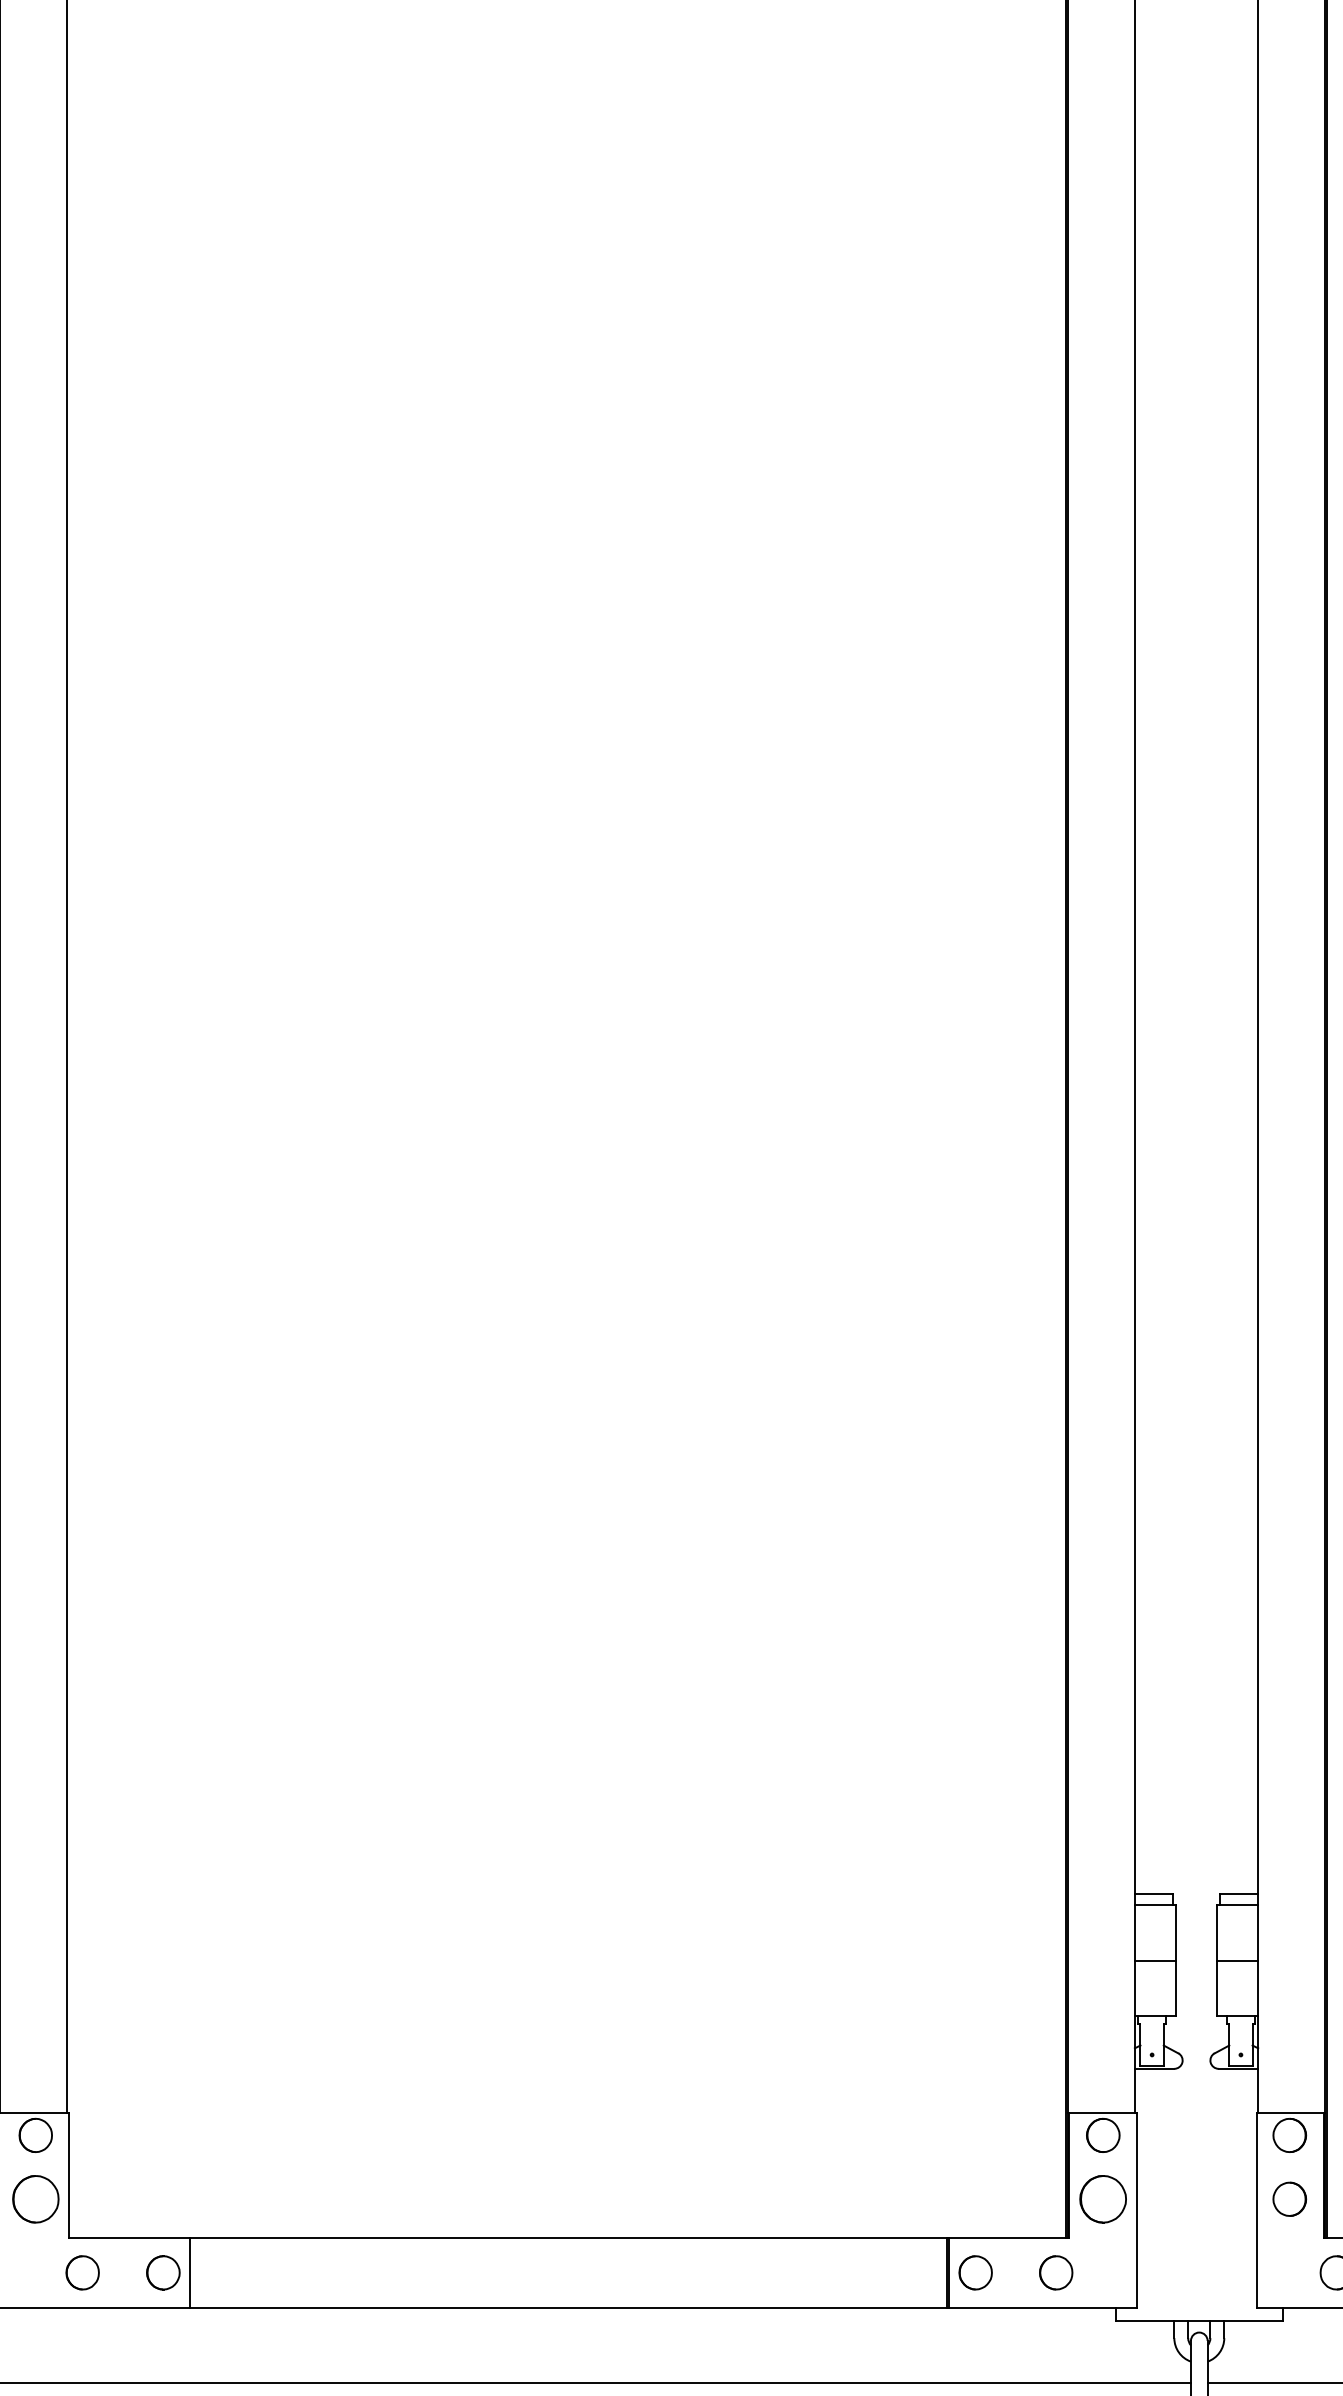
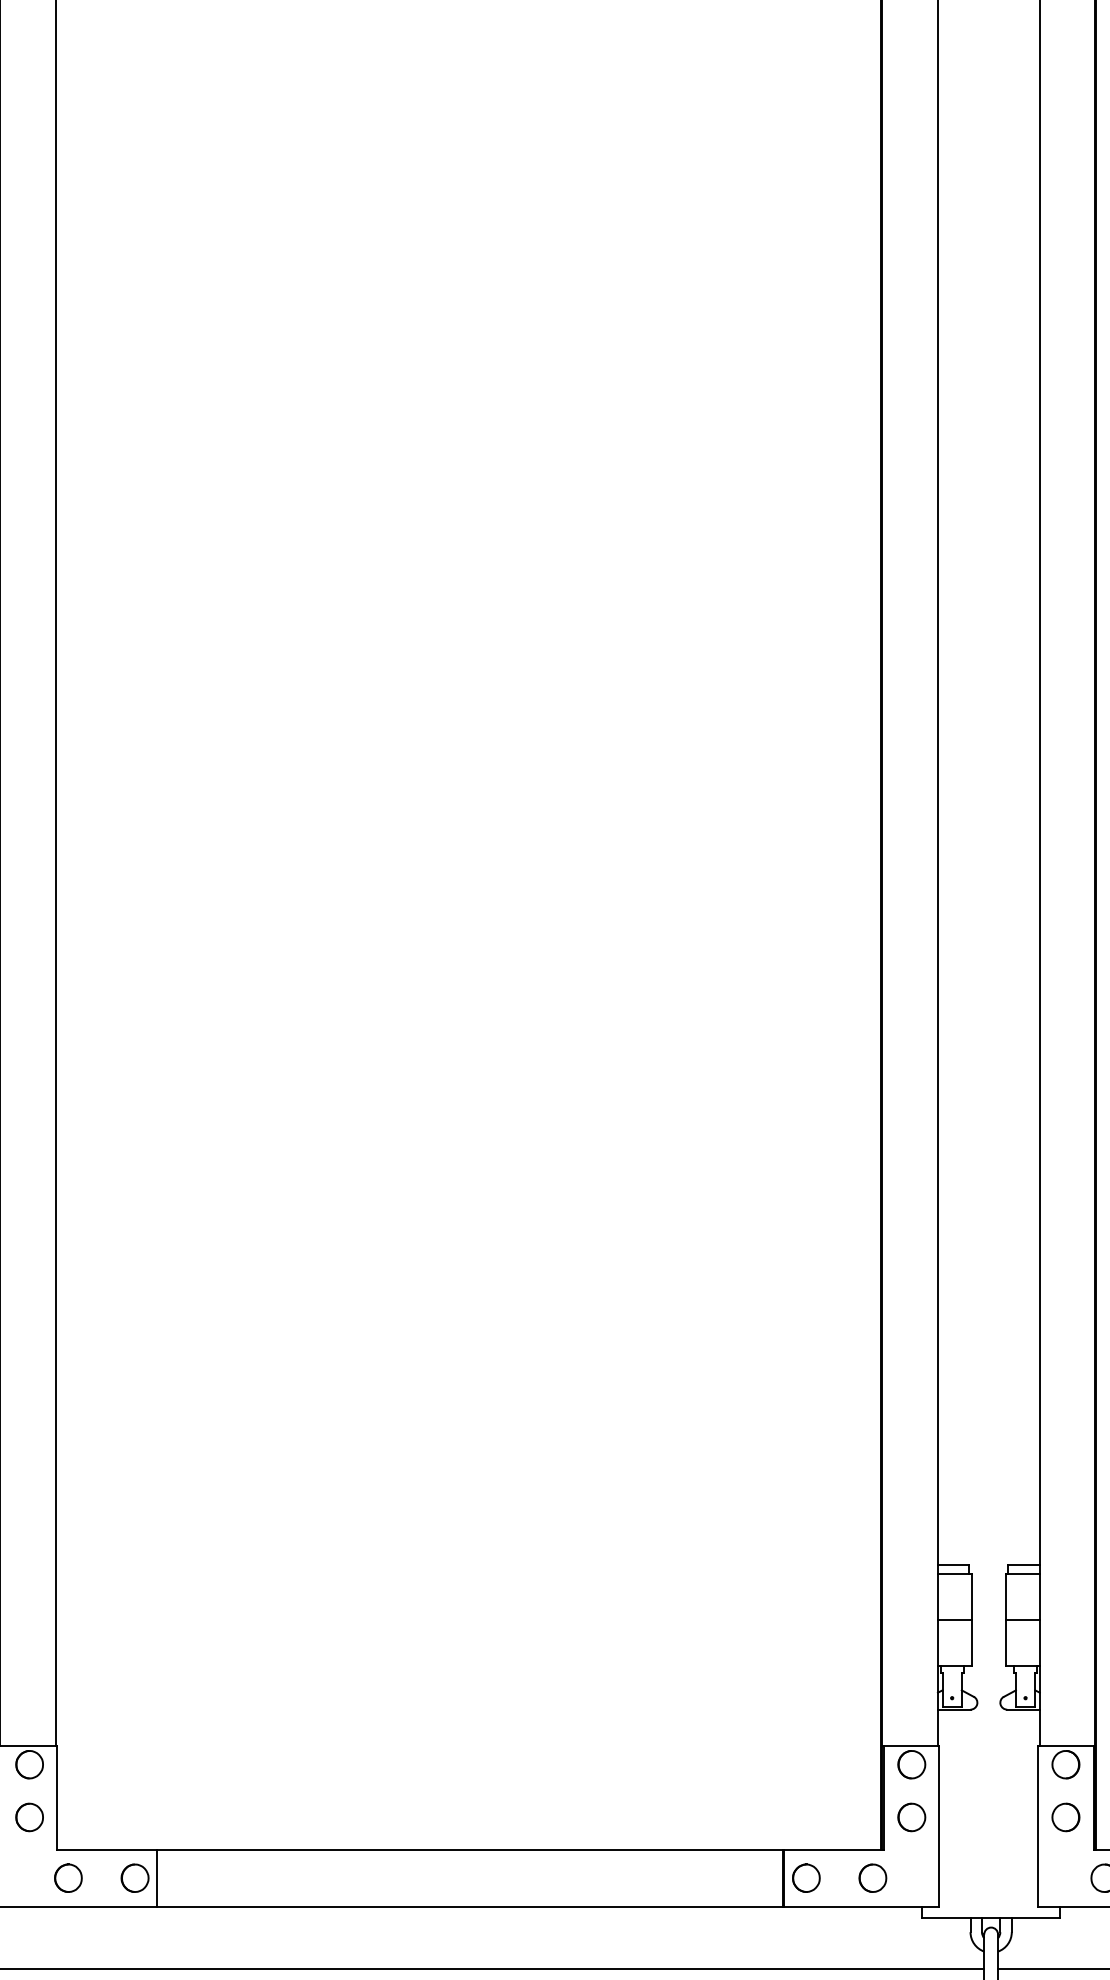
part: (35, 2199) -> (29, 1817), size x0.71
part: (1102, 2199) -> (911, 1817), size x0.71

